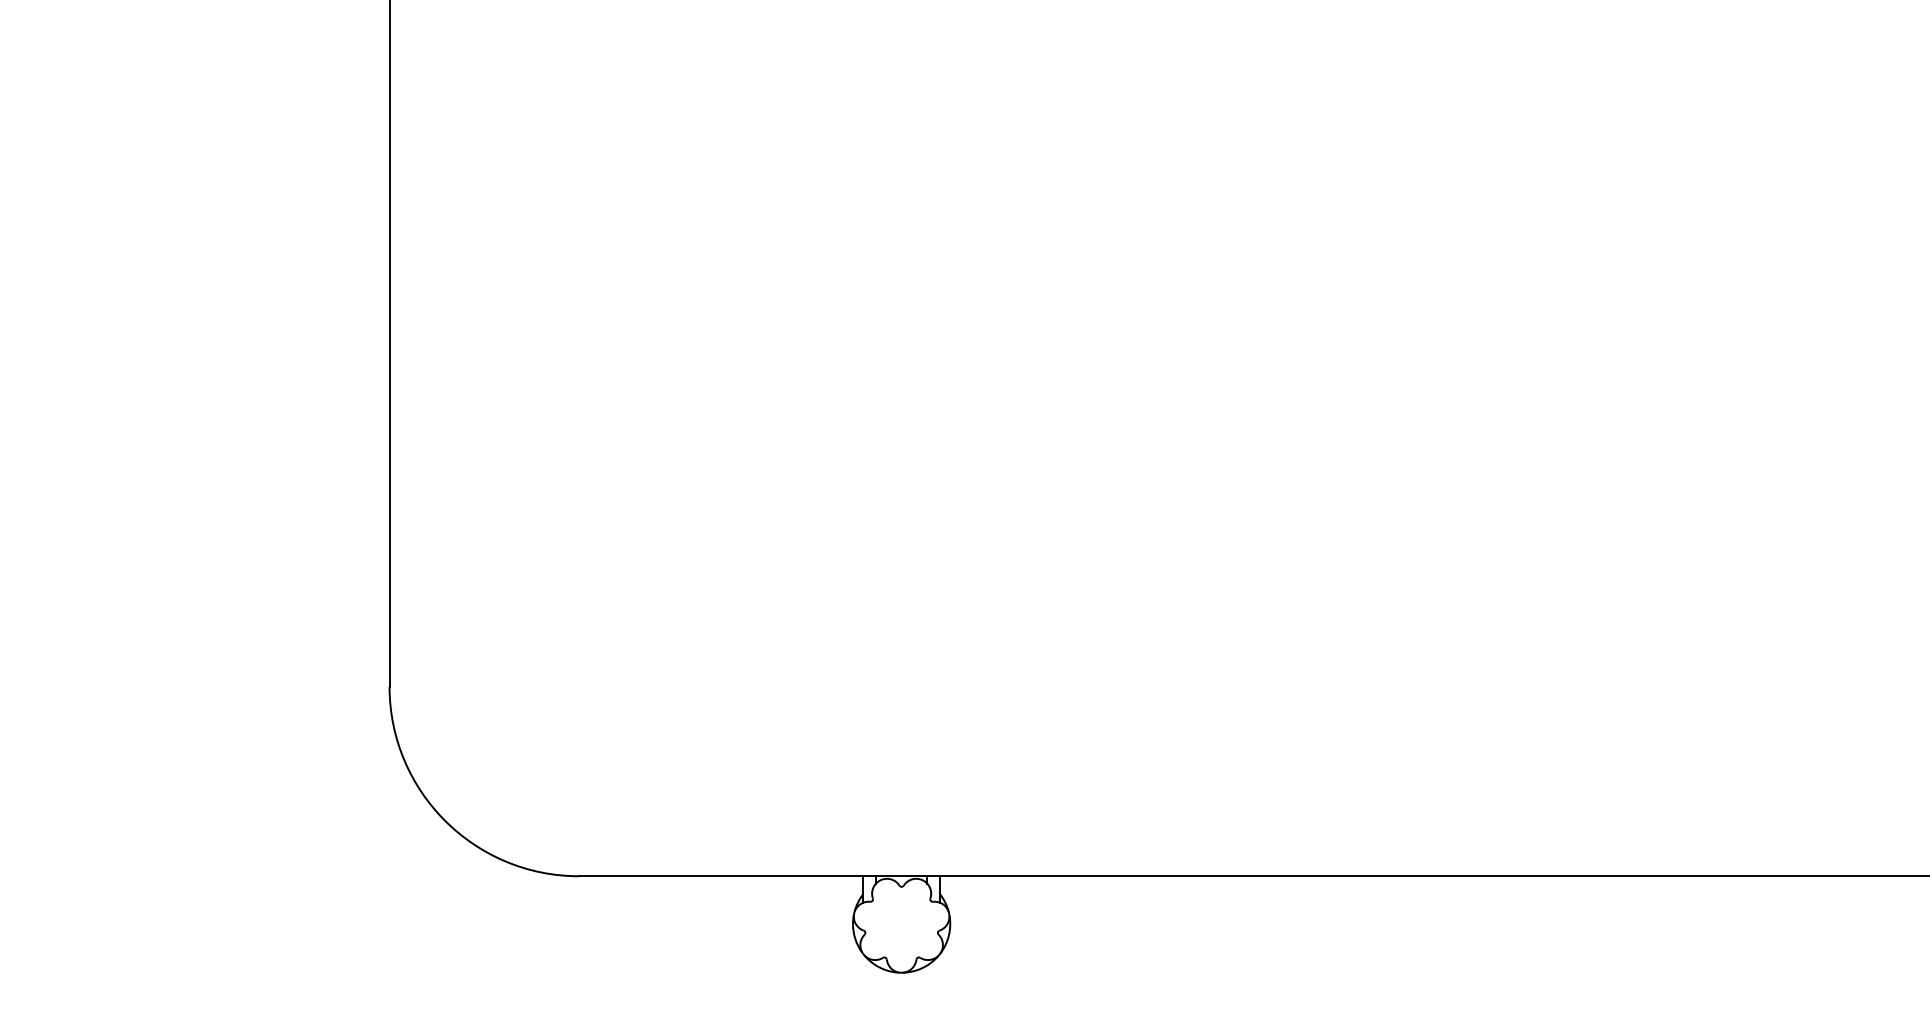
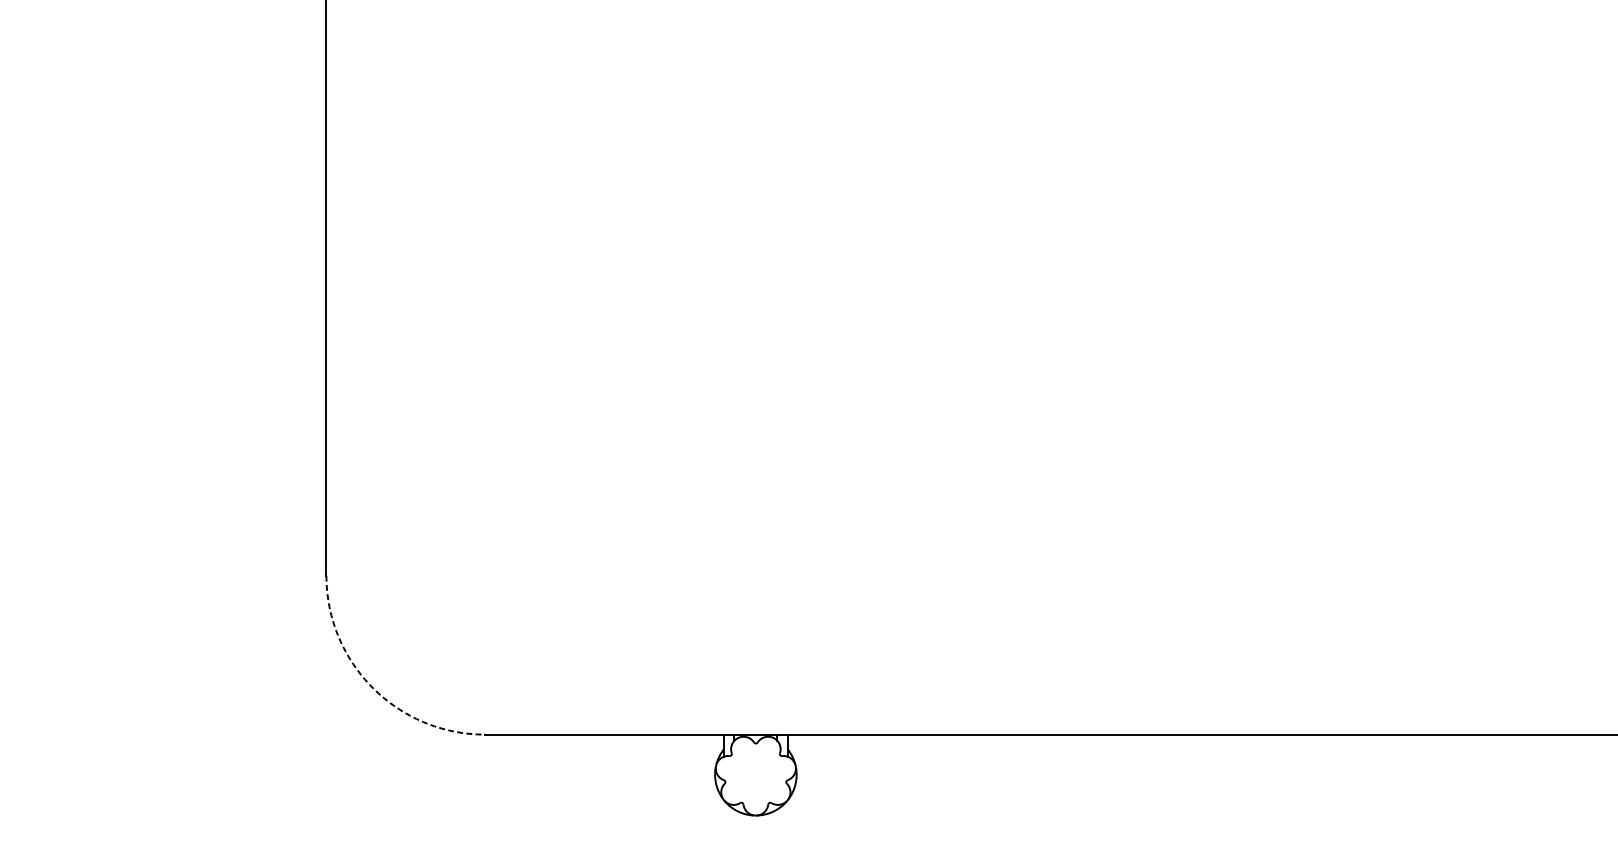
arc: (445, 820) -> (373, 687), solid -> dashed

